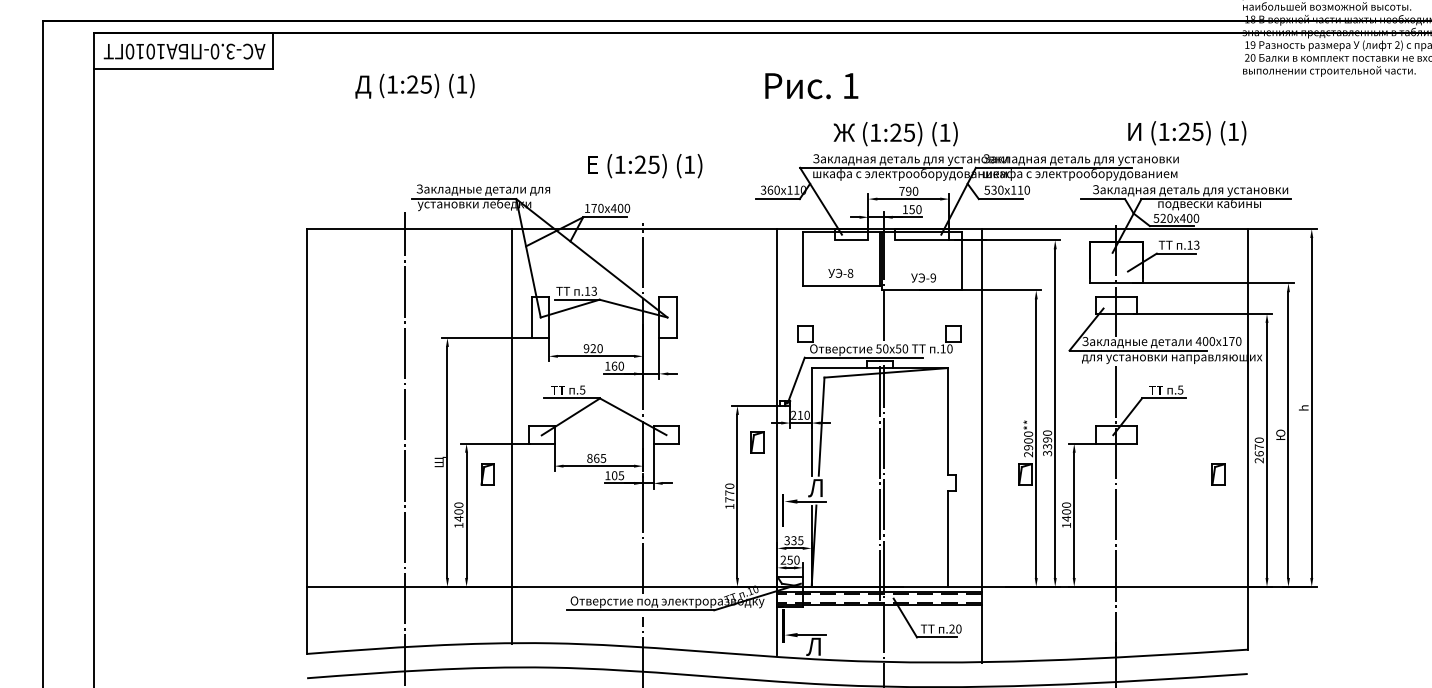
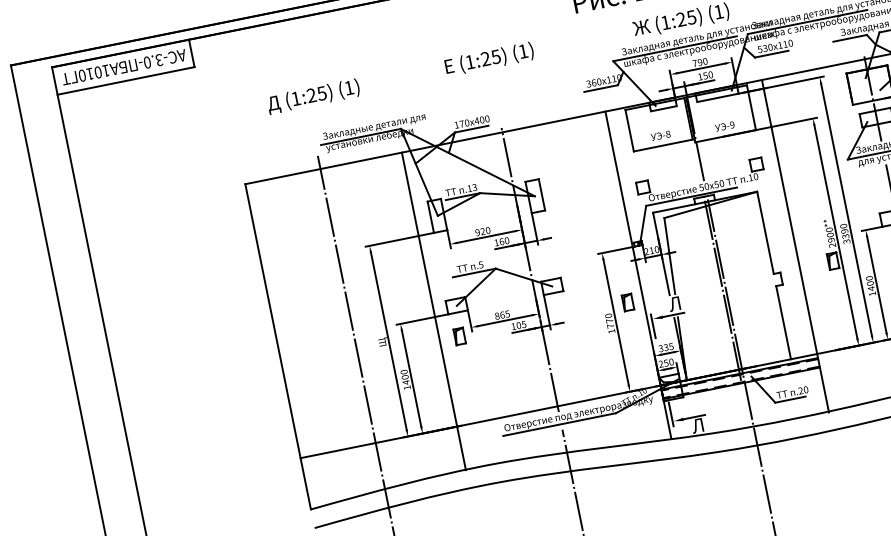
text: (414, 85) -> (313, 95), moved
text: (645, 166) -> (489, 59), moved
part: (757, 442) -> (628, 302), moved
part: (487, 474) -> (459, 336), moved

